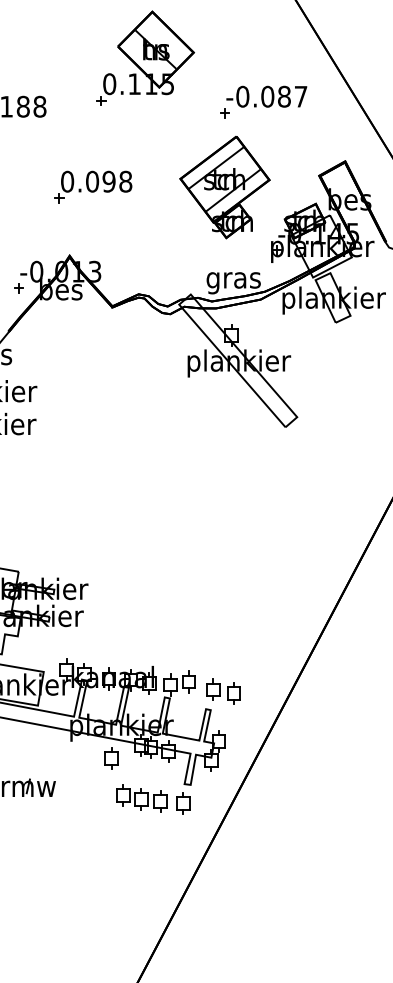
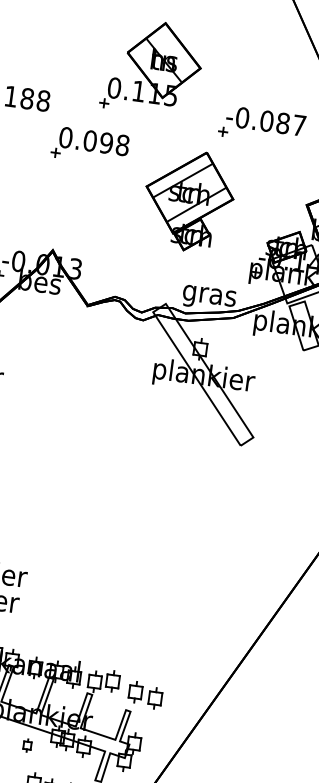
part: (93, 186) -> (90, 145), moved
part: (224, 187) -> (188, 200), moved
part: (111, 758) -> (27, 745), size x0.6

